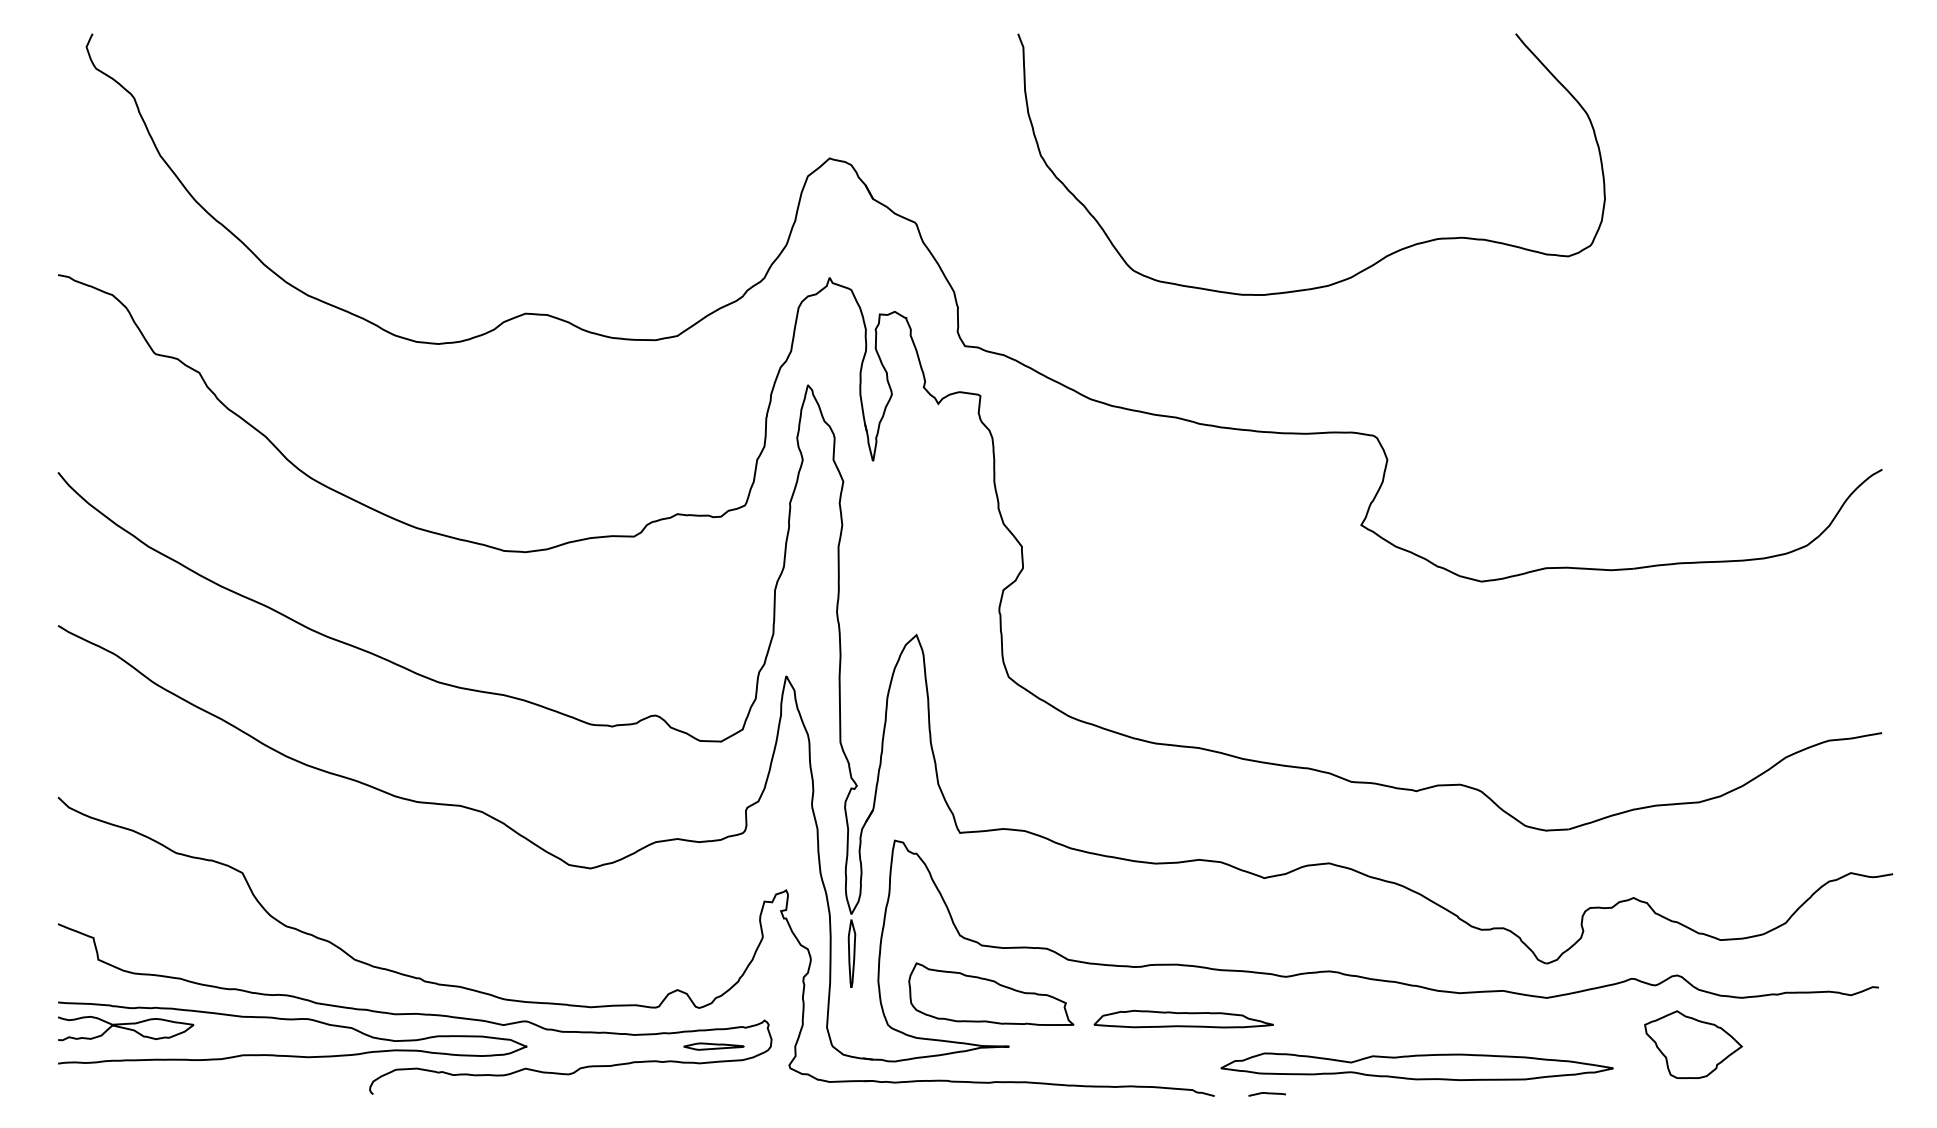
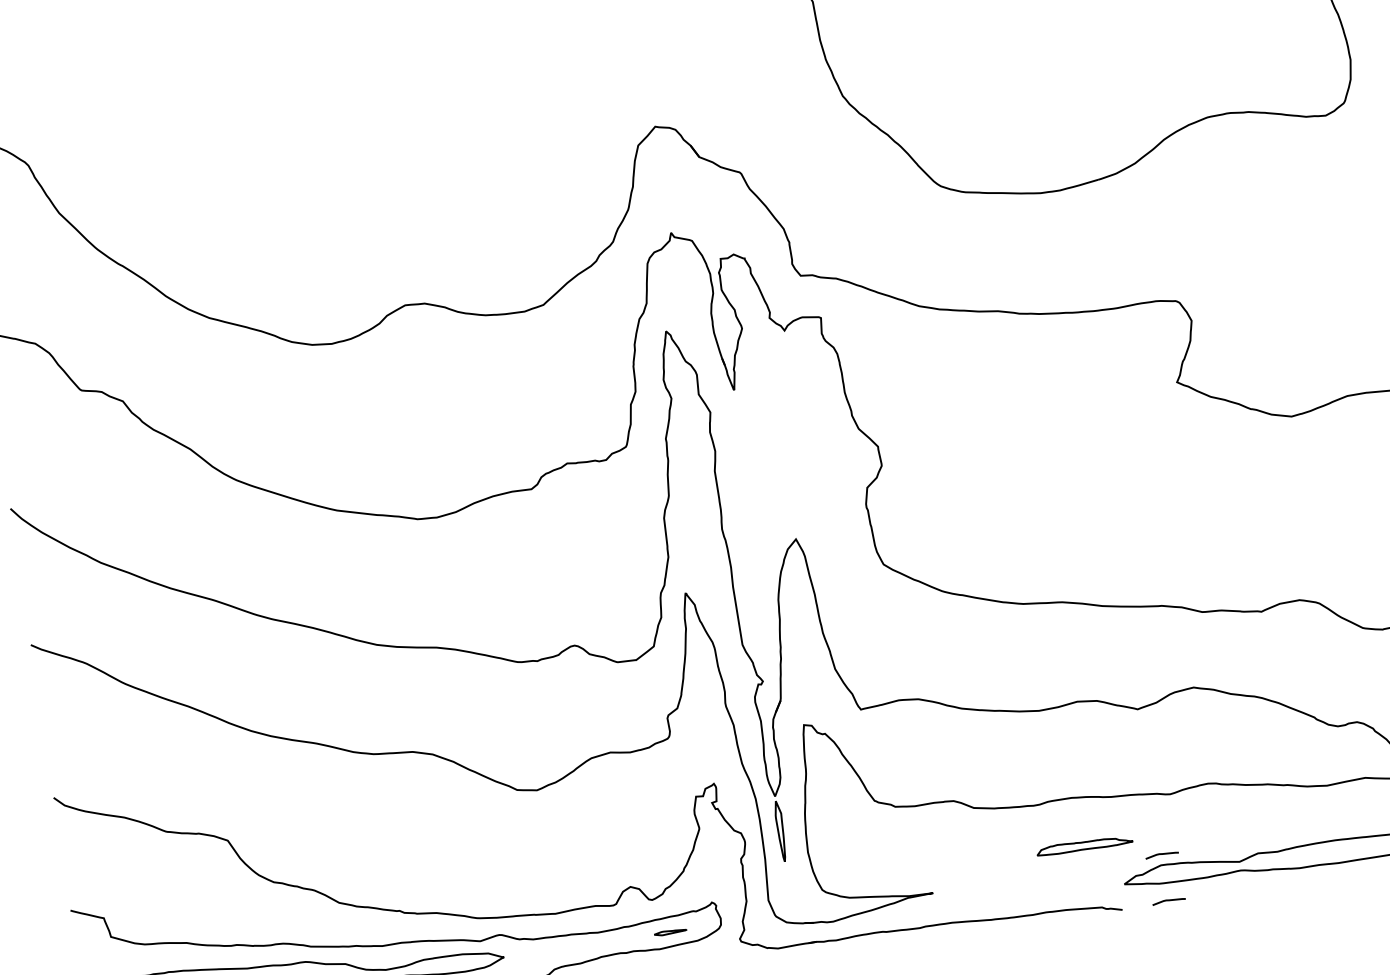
part: (991, 993) -> (910, 848), removed
part: (1183, 1018) -> (1084, 844), size x0.6
curve: (1266, 1042) -> (1161, 855), added
part: (713, 1046) -> (669, 932), size x0.6

